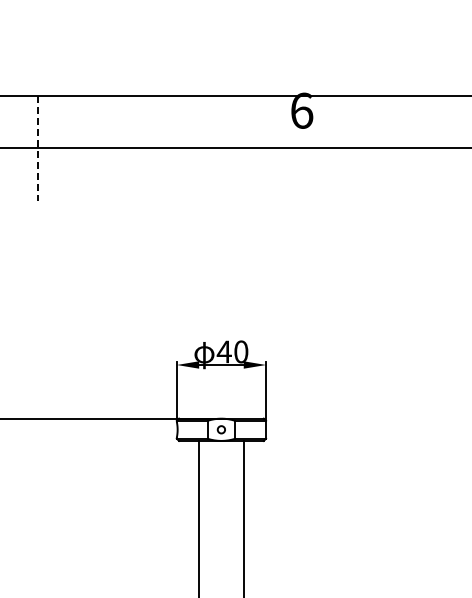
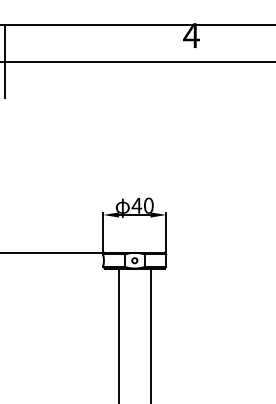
text: (301, 110) -> (191, 35), 6 -> 4
line: (37, 148) -> (5, 62), dashed -> solid

